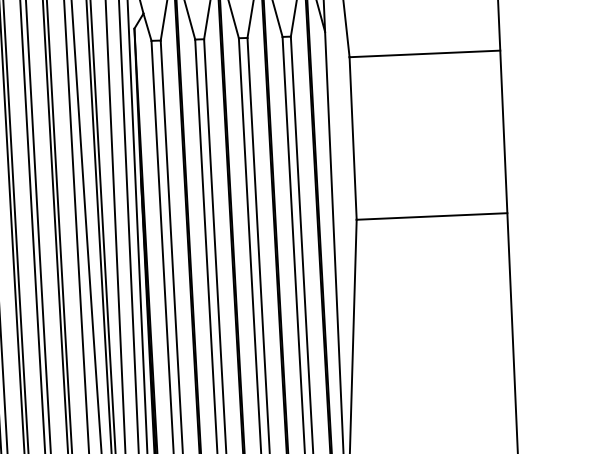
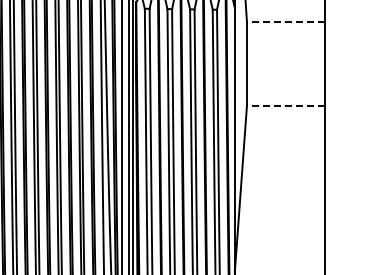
line: (423, 53) -> (285, 21), solid -> dashed
line: (431, 215) -> (285, 105), solid -> dashed

